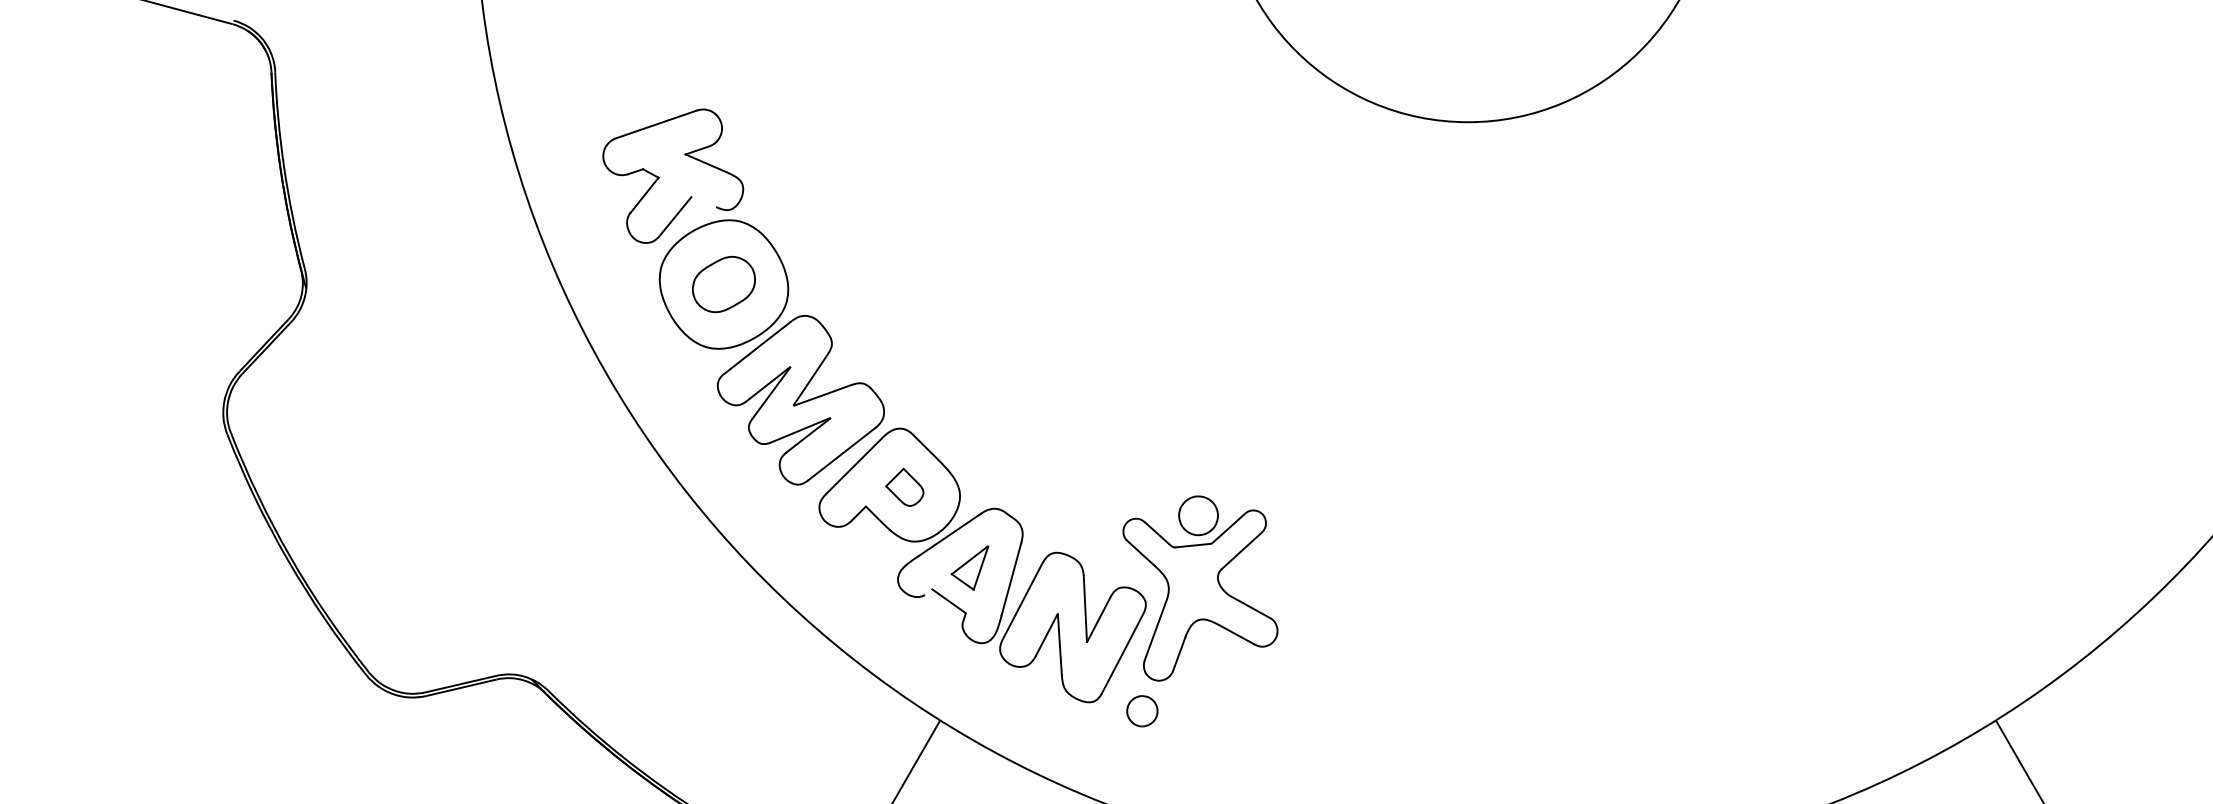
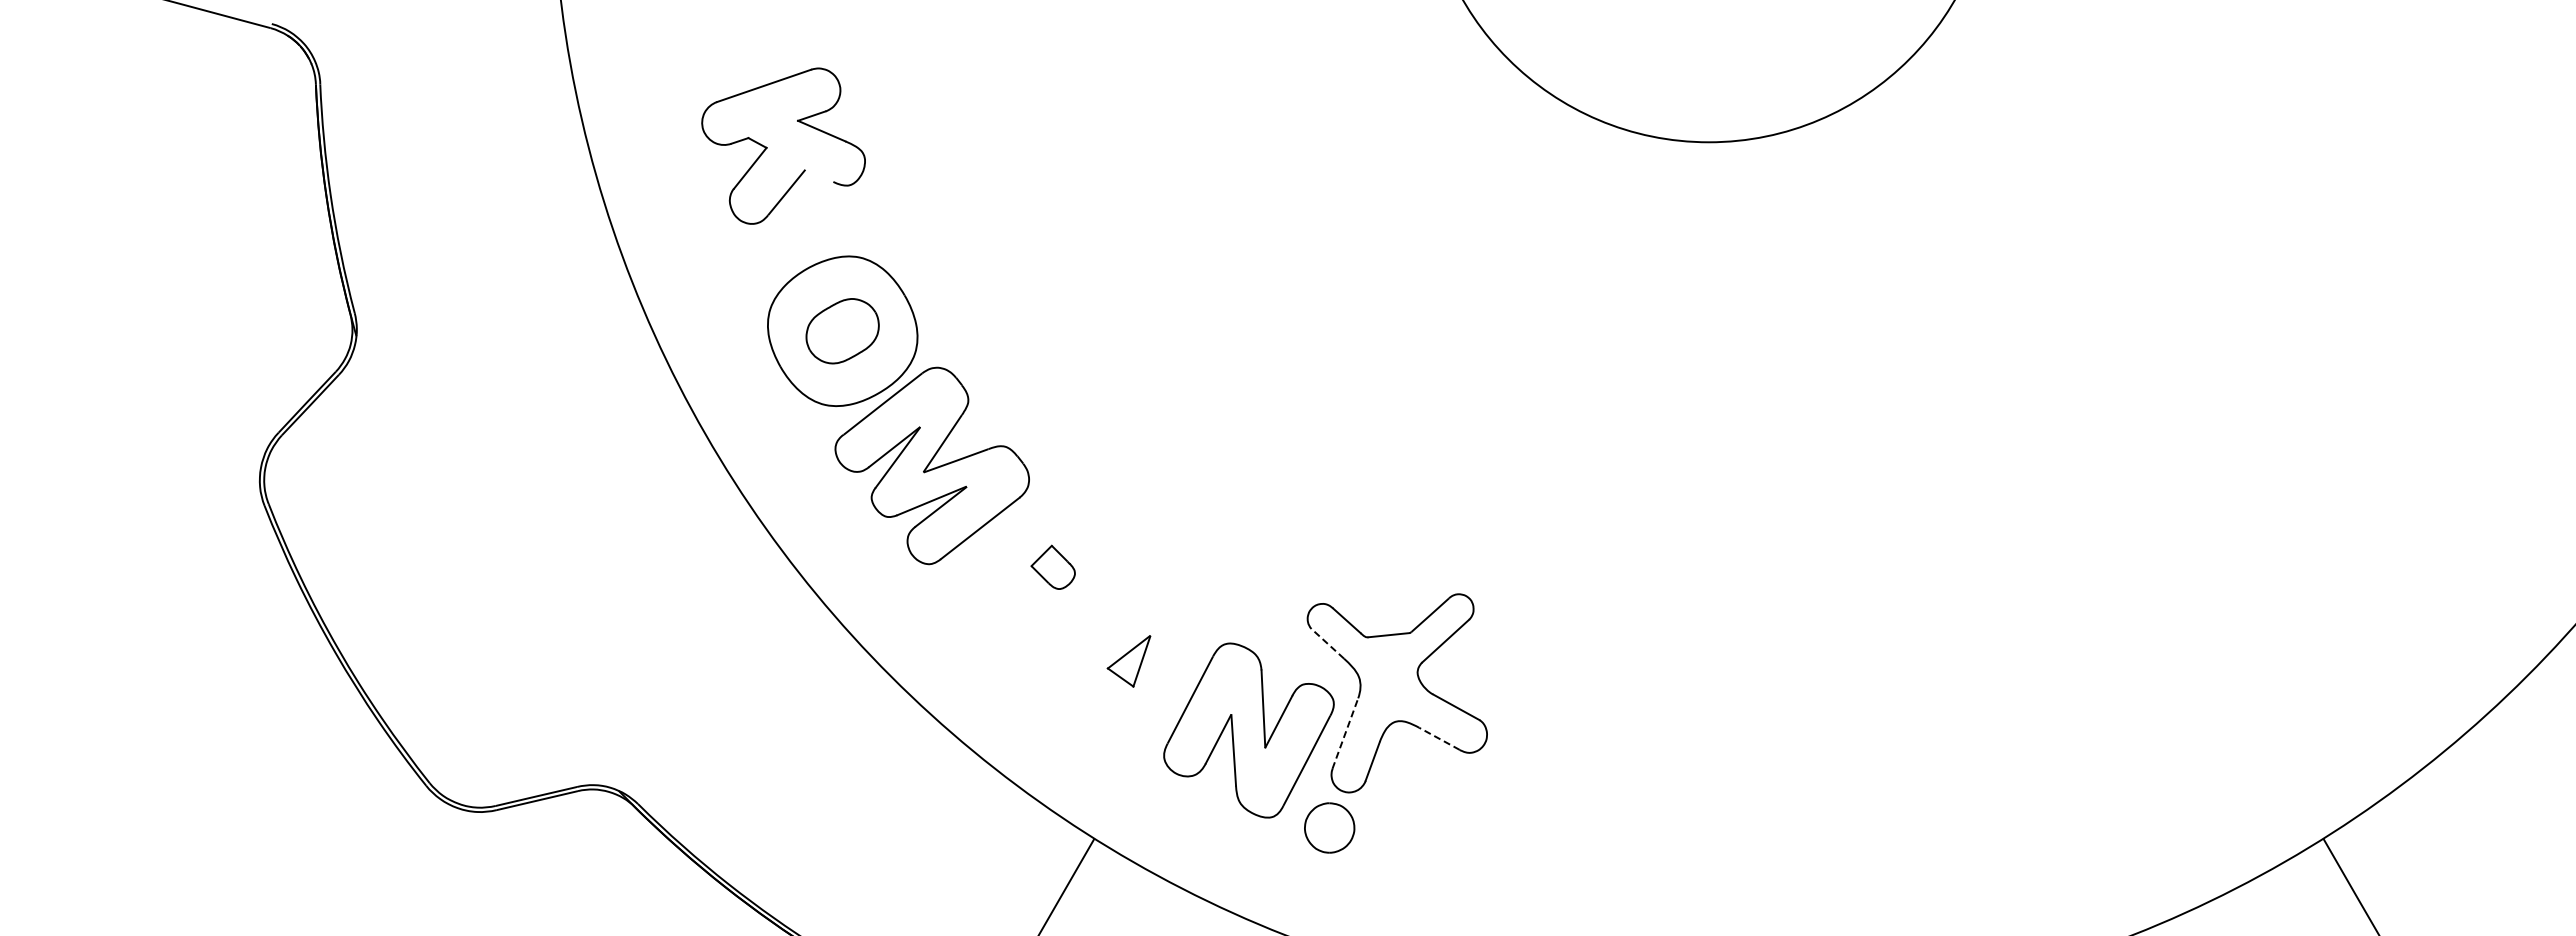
part: (659, 177) -> (767, 147), moved
part: (1197, 515) -> (1394, 600), removed
part: (920, 535) -> (1071, 623), removed
line: (1140, 552) -> (1327, 643), solid -> dashed
line: (1155, 630) -> (1345, 733), solid -> dashed
line: (1236, 634) -> (1439, 738), solid -> dashed
part: (1142, 710) -> (1329, 827), size x1.4

